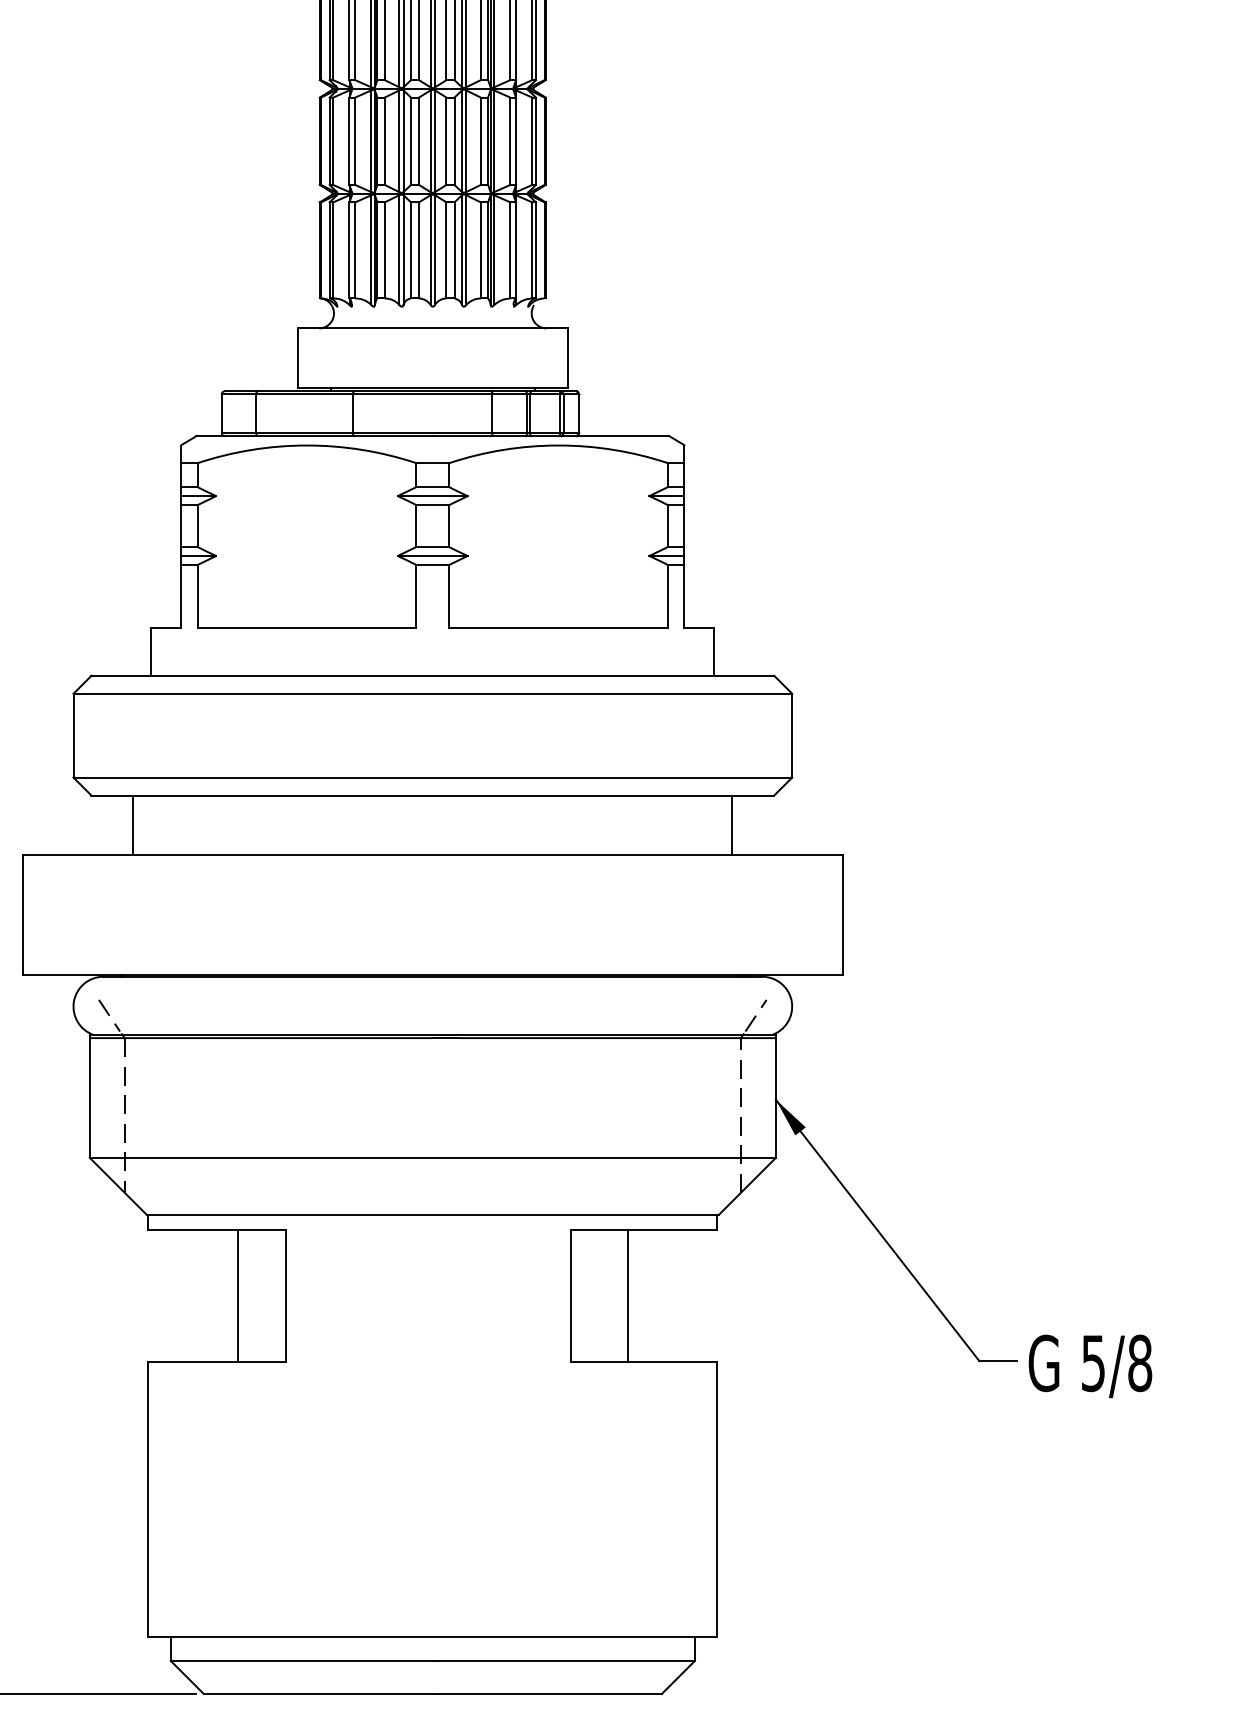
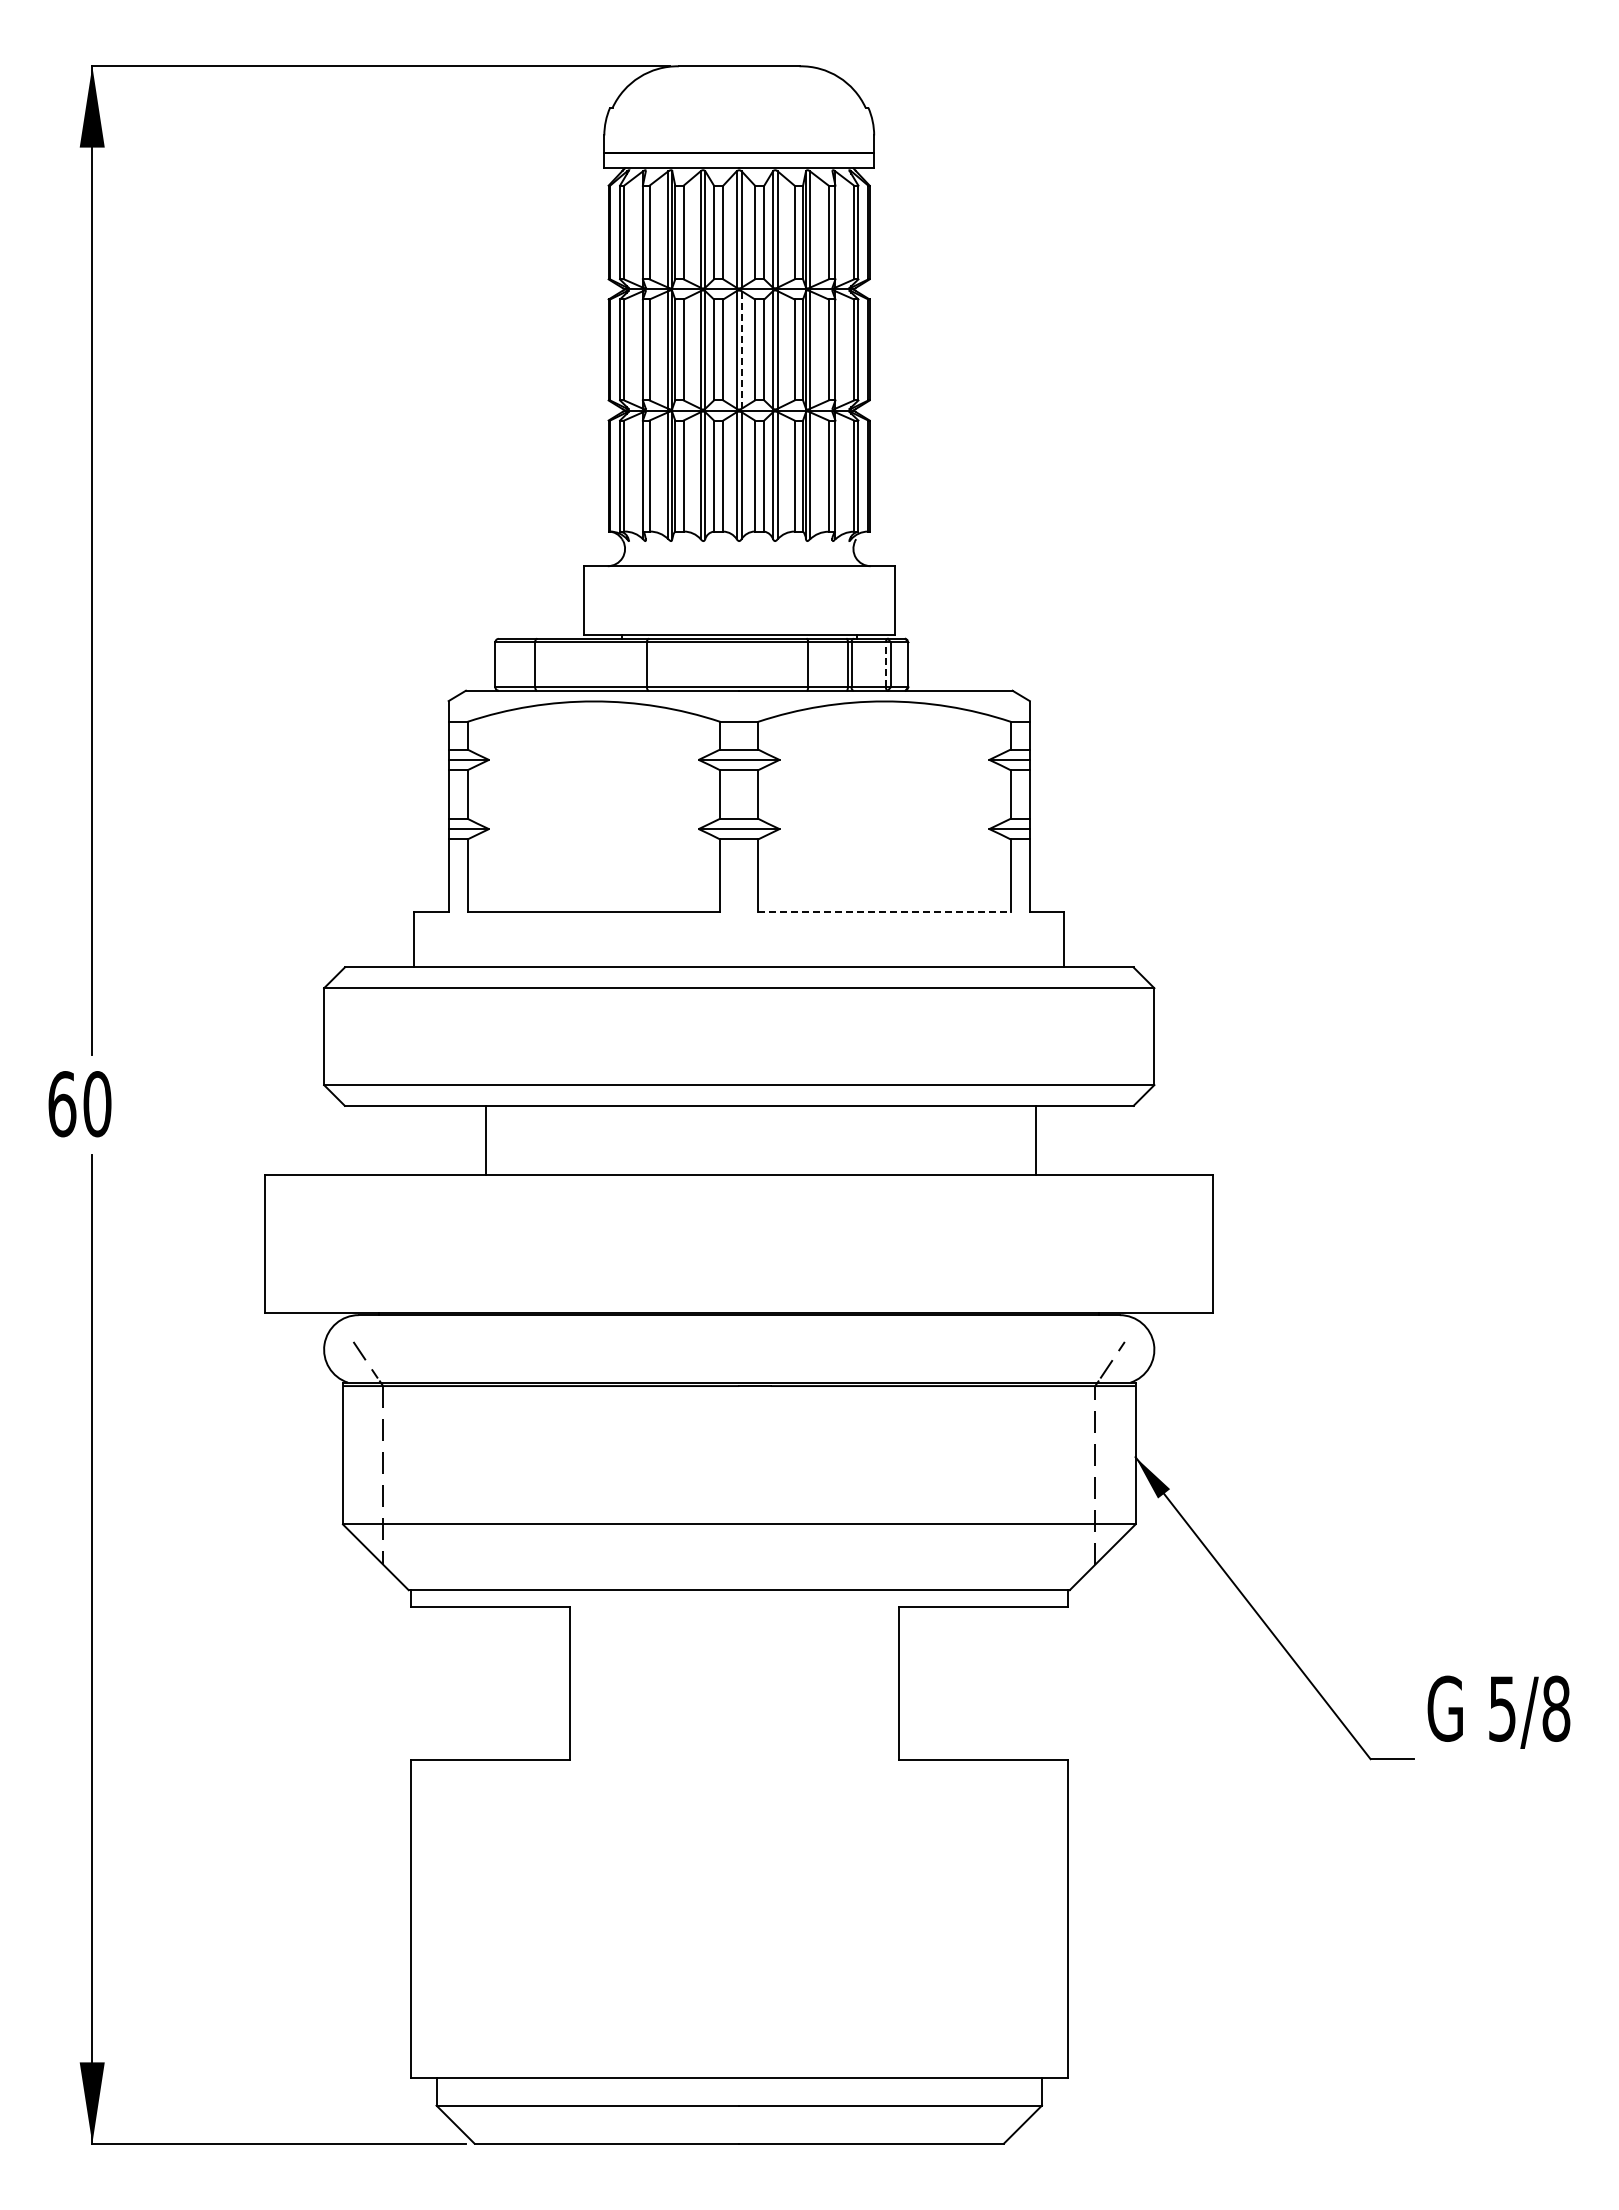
line: (434, 140) -> (741, 349), solid -> dashed
line: (559, 413) -> (885, 664), solid -> dashed
line: (558, 628) -> (884, 912), solid -> dashed
line: (133, 825) -> (486, 1140), moved
line: (732, 825) -> (1036, 1140), moved
line: (238, 1295) -> (514, 1683), removed
line: (627, 1295) -> (964, 1683), removed
text: (1090, 1365) -> (1498, 1711), moved

